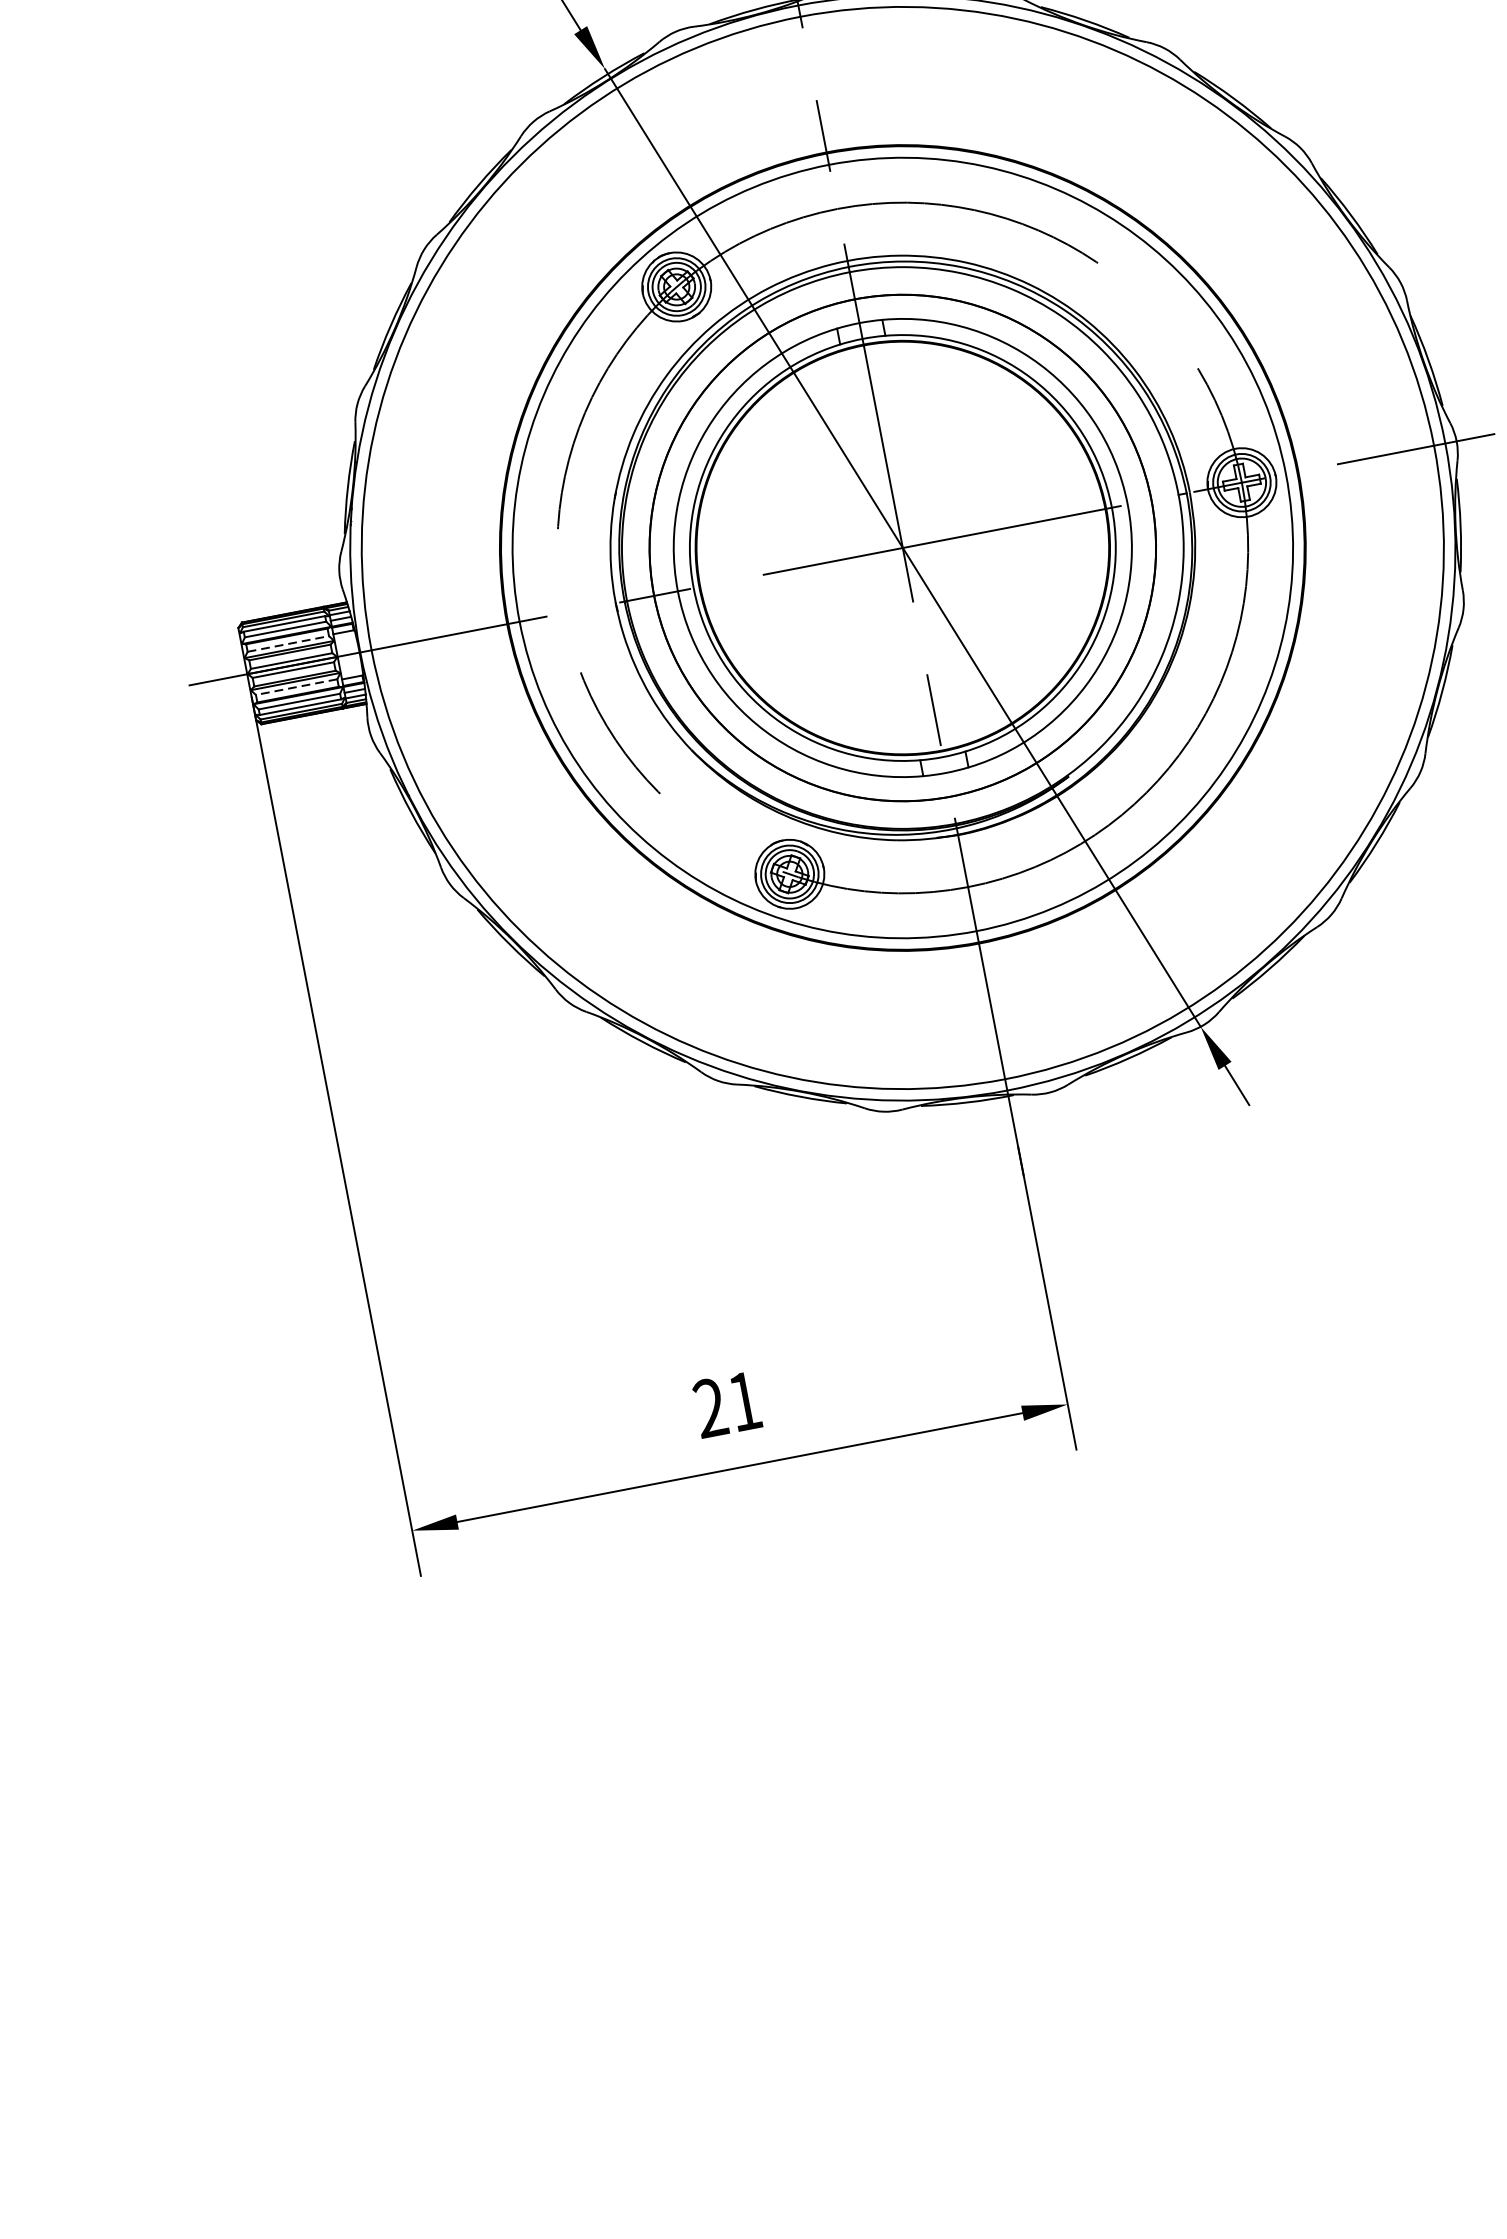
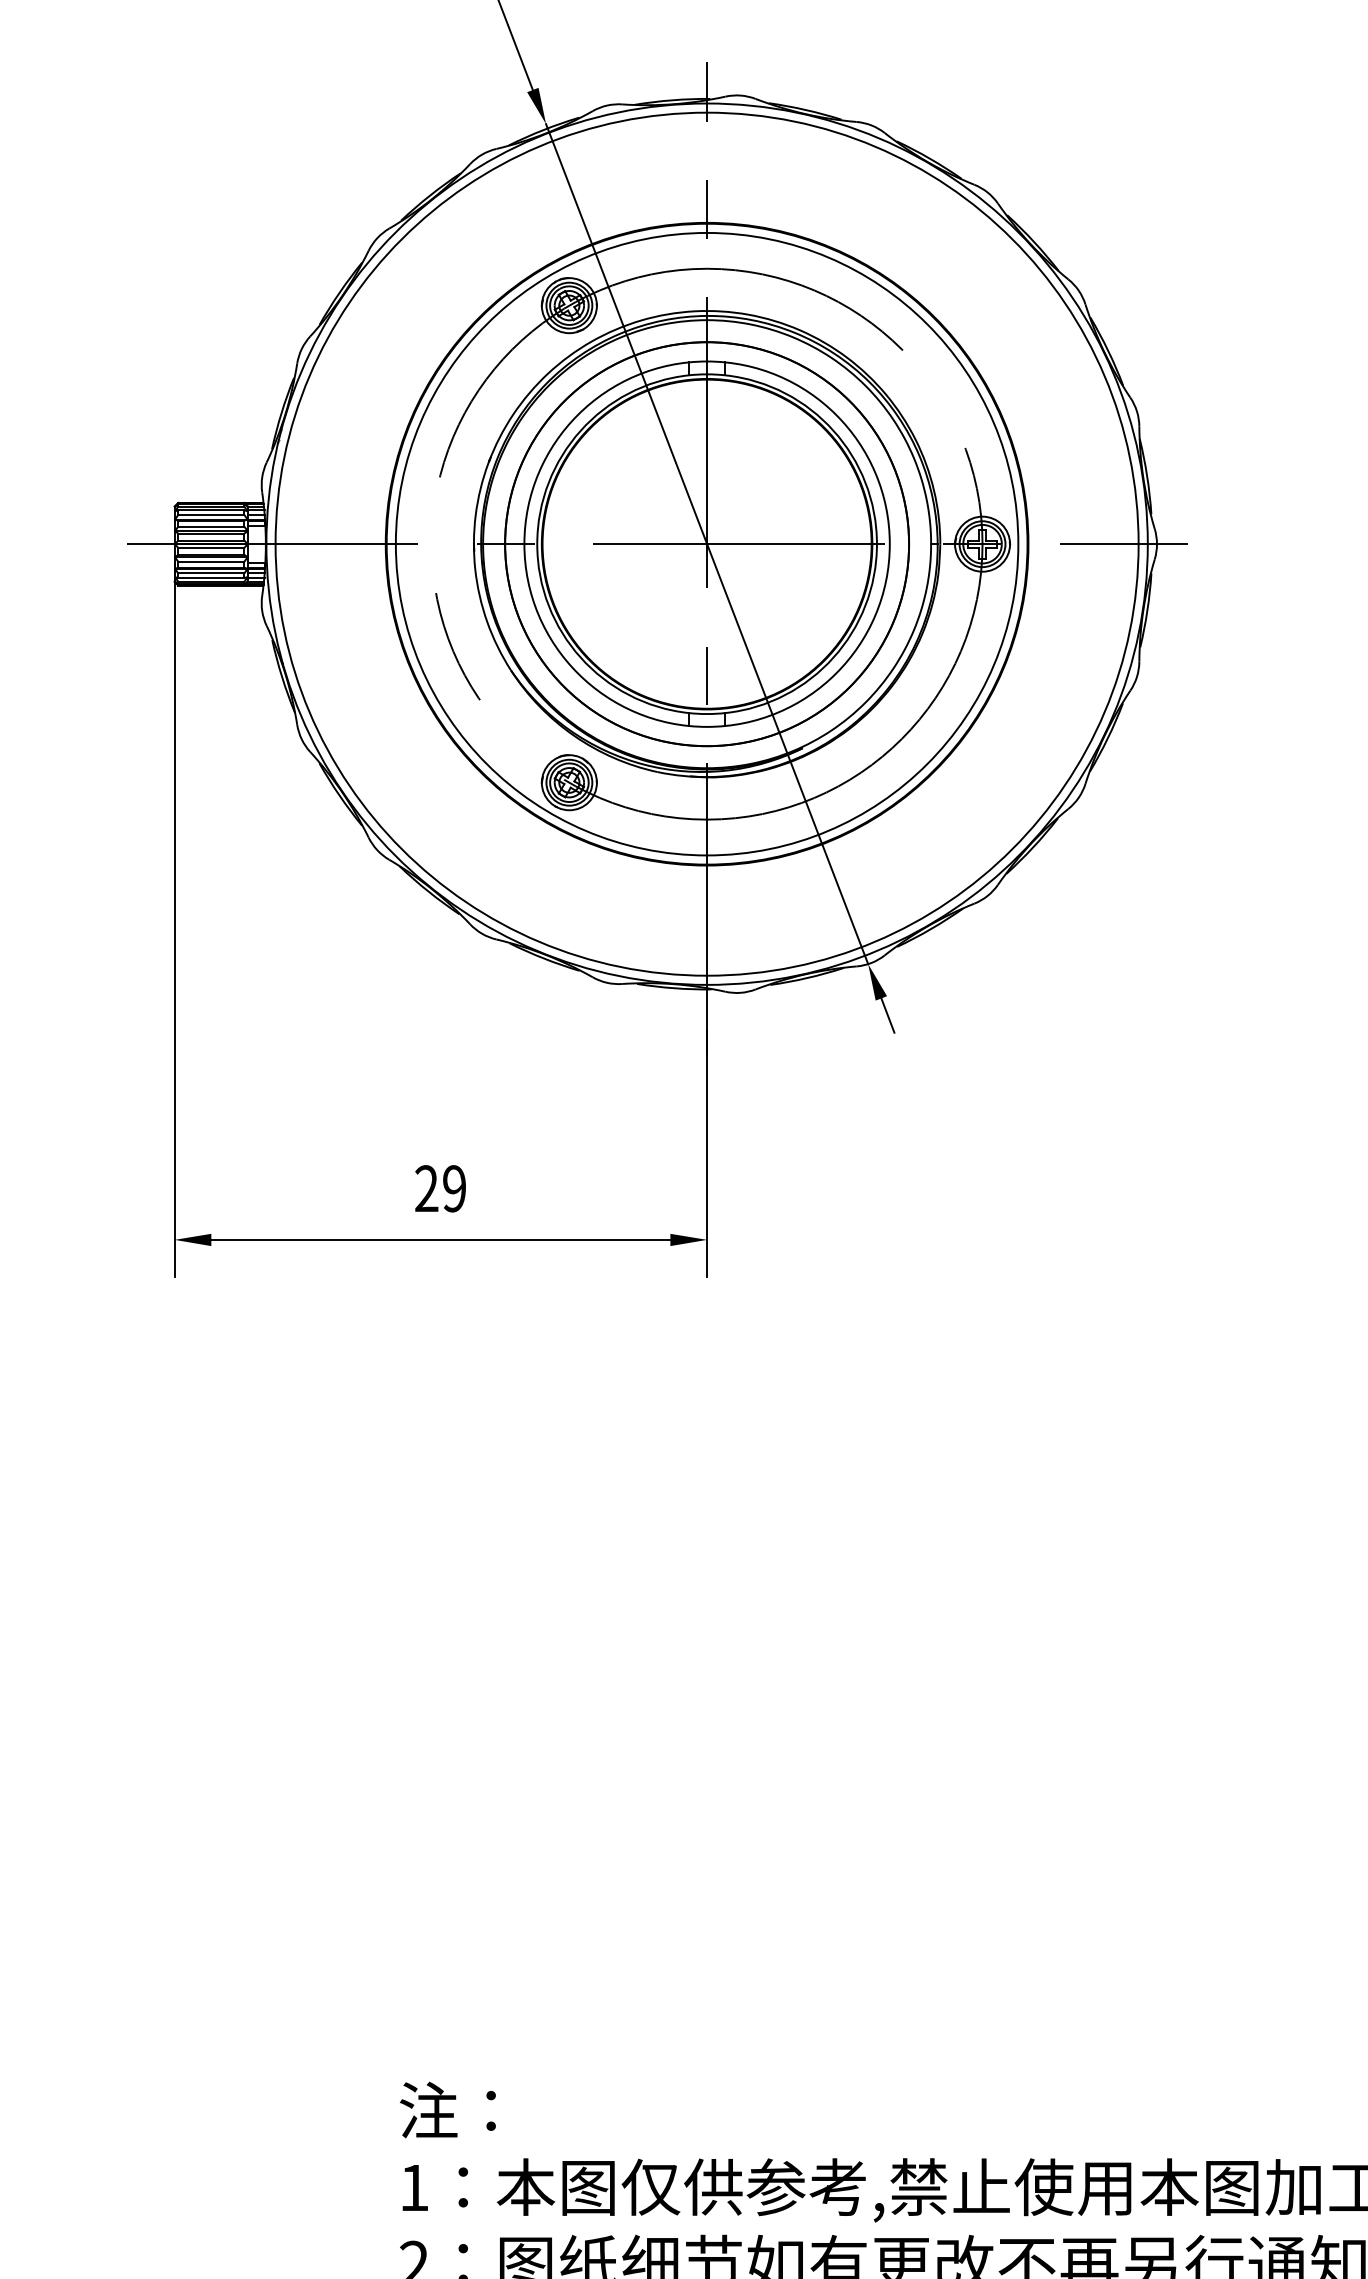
line: (288, 643) -> (211, 526), dashed -> solid
line: (295, 687) -> (210, 561), dashed -> solid
text: (744, 1401) -> (454, 1188), 21 -> 29

